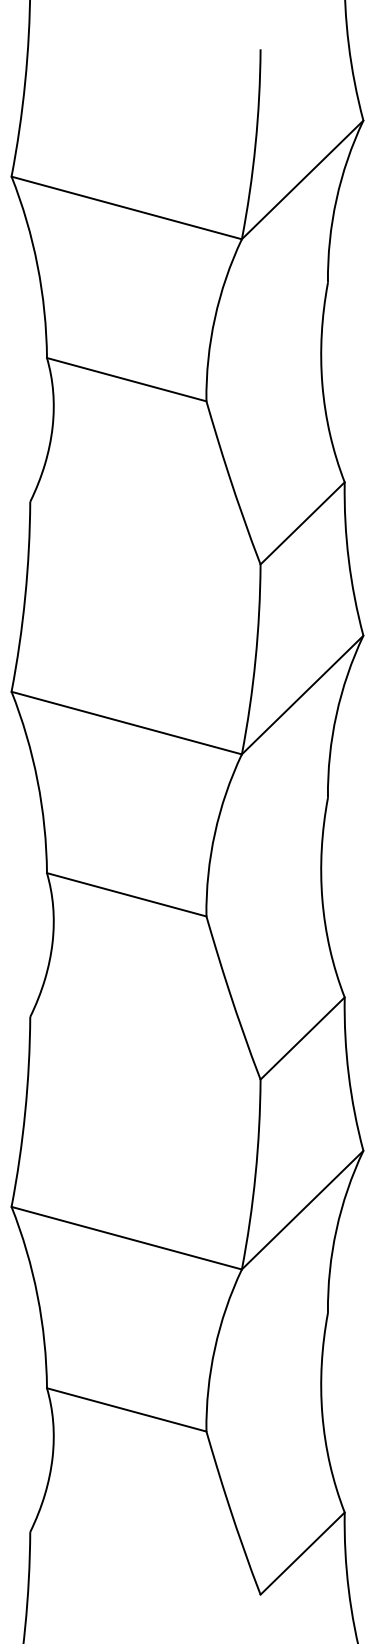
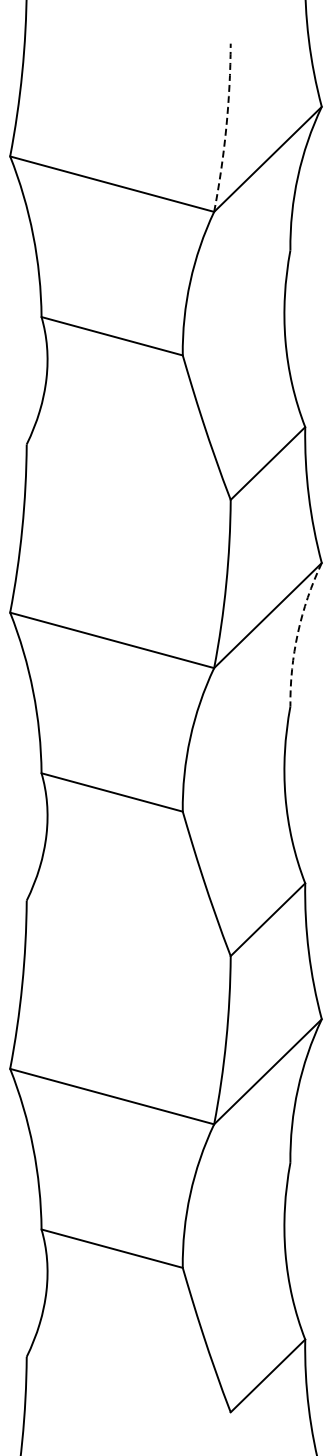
arc: (255, 145) -> (226, 128), solid -> dashed
arc: (335, 715) -> (297, 633), solid -> dashed

